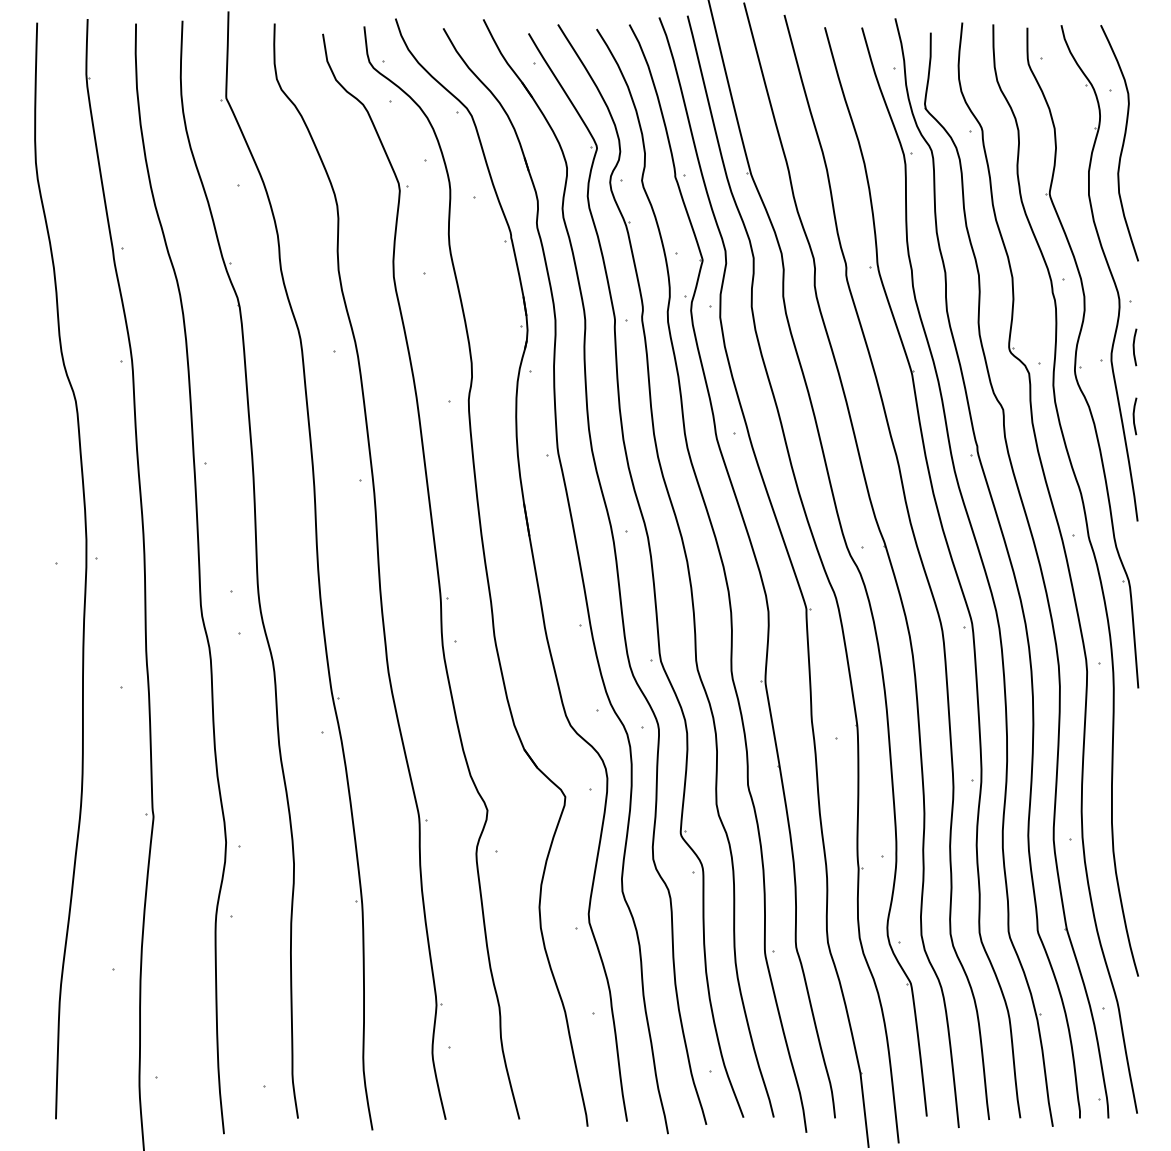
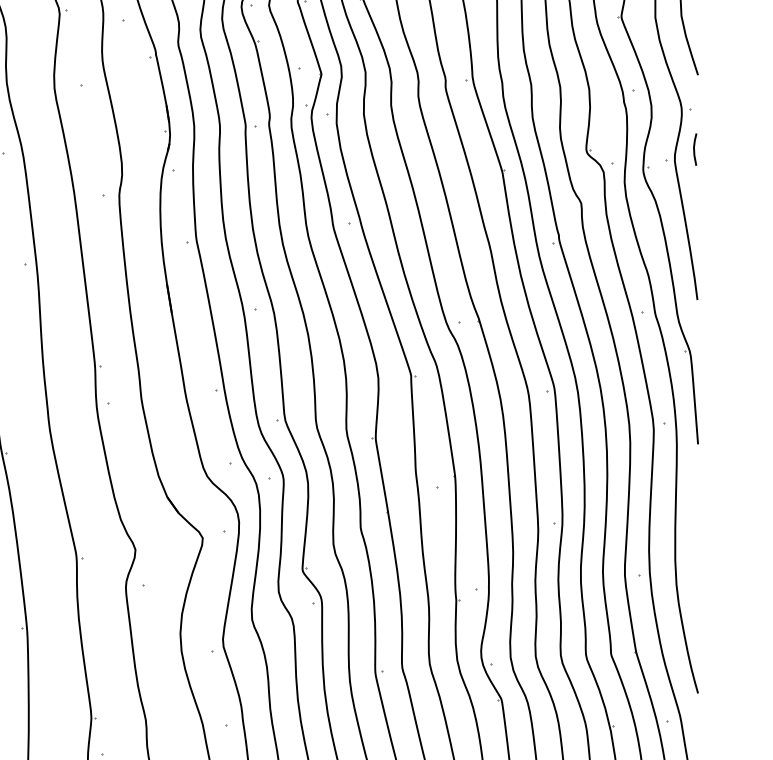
line: (1134, 416) -> (694, 209), removed

